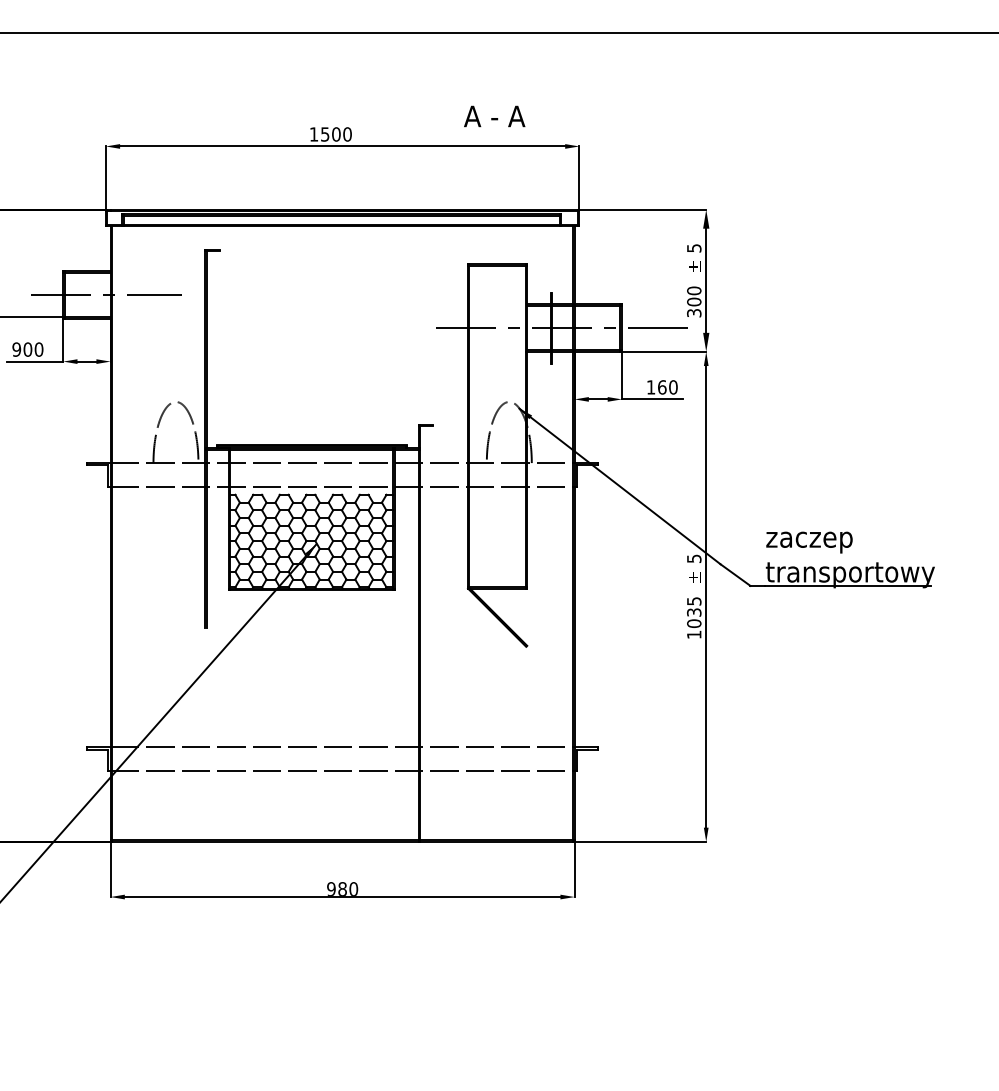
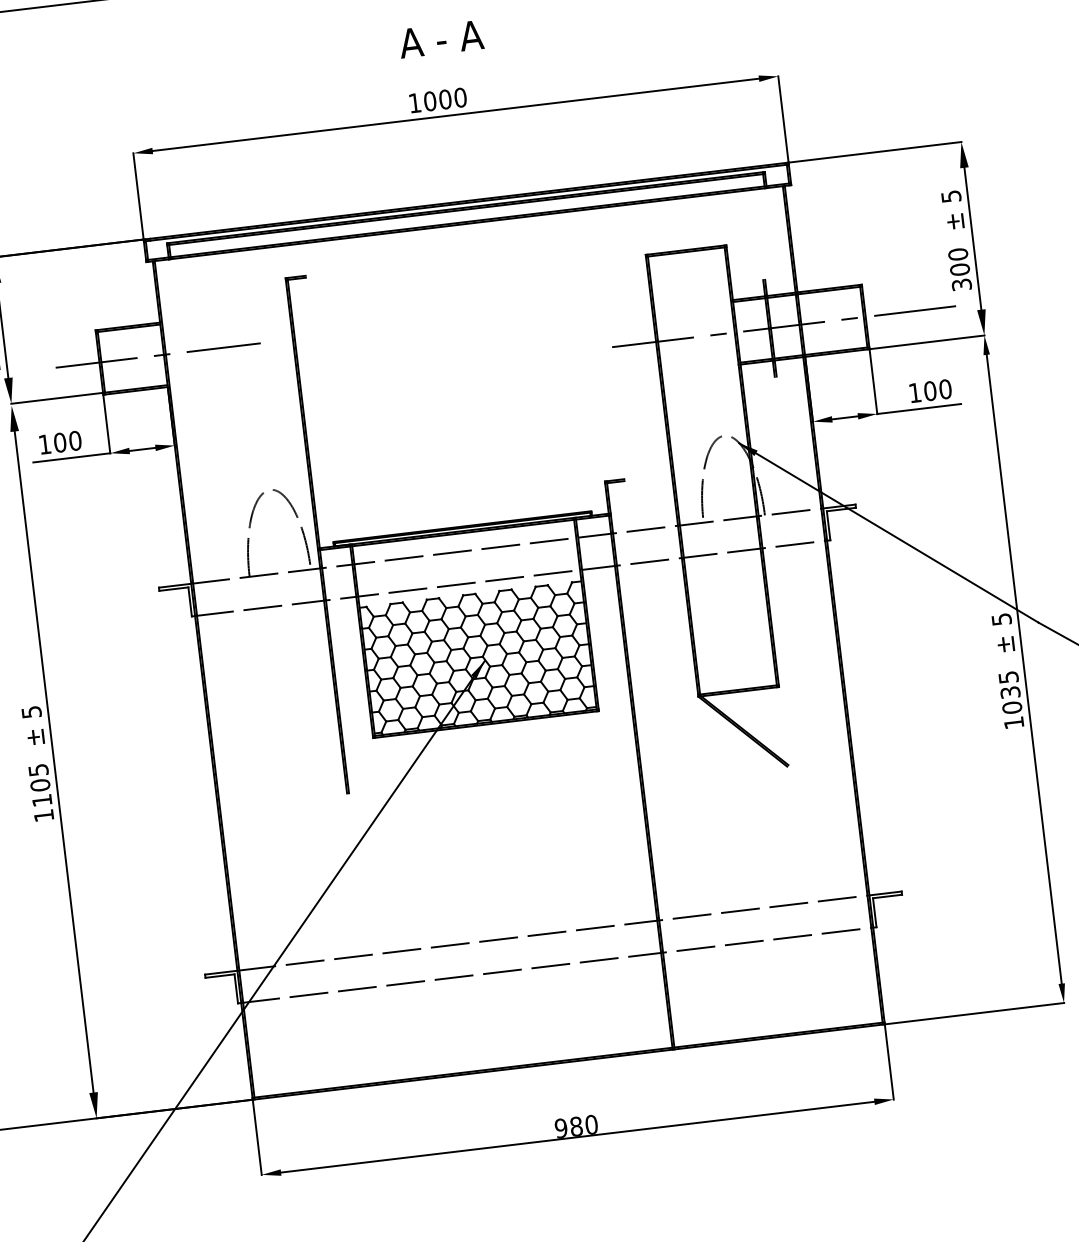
text: (494, 116) -> (441, 39), moved
text: (324, 134) -> (429, 101), 1500 -> 1000
text: (16, 349) -> (44, 444), 900 -> 100
text: (662, 387) -> (930, 391), 160 -> 100

